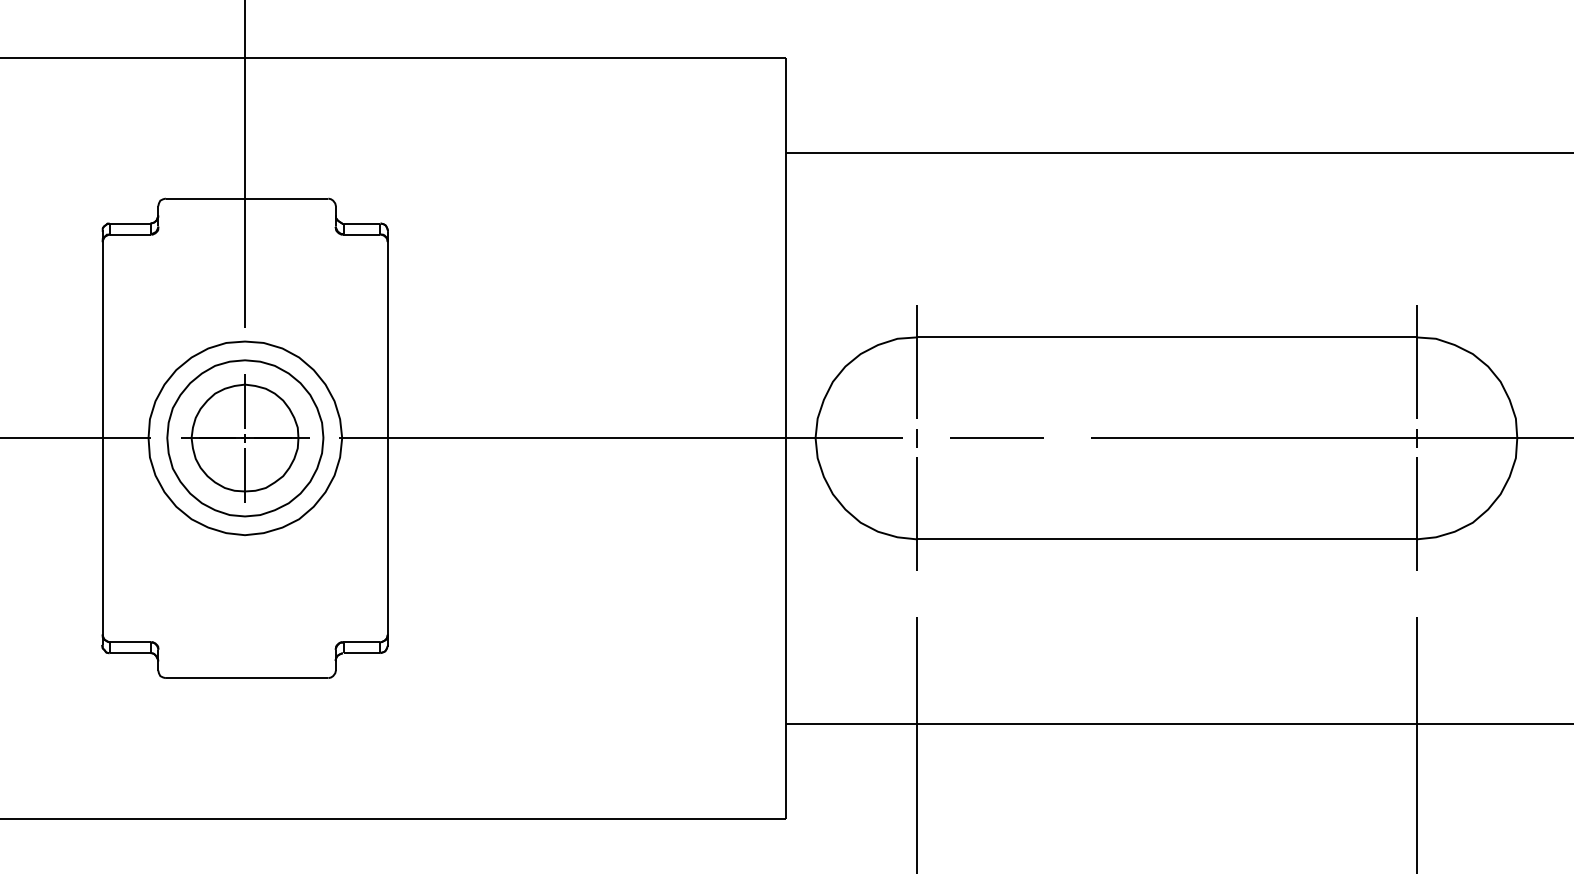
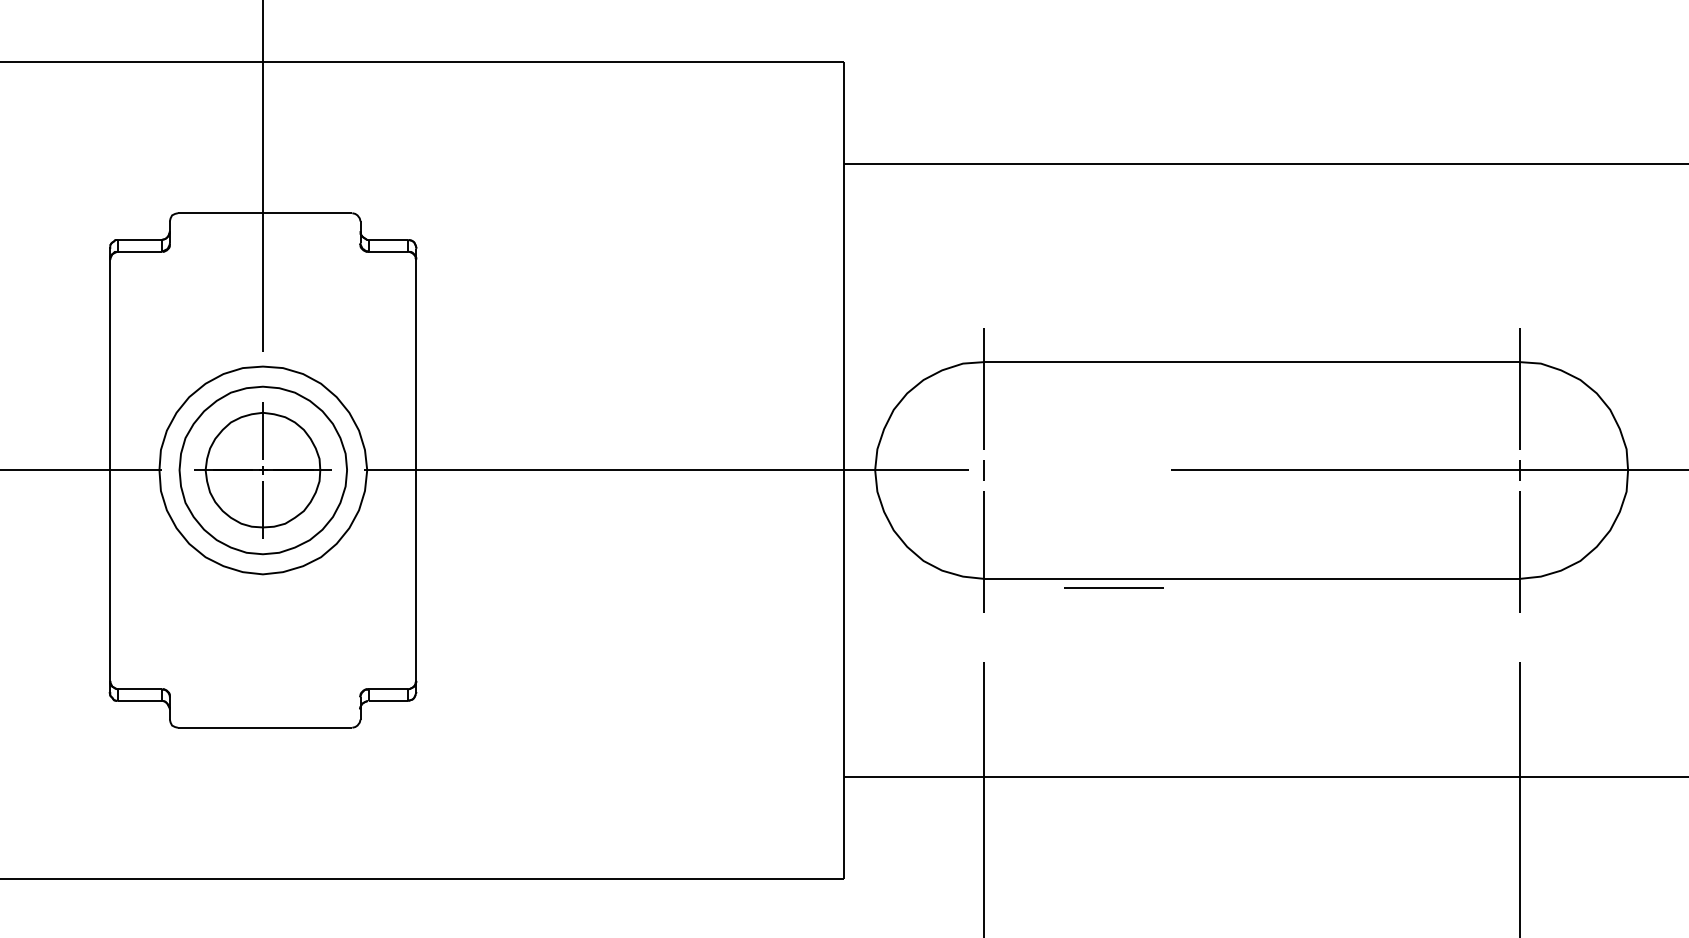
line: (996, 437) -> (1113, 587), moved

